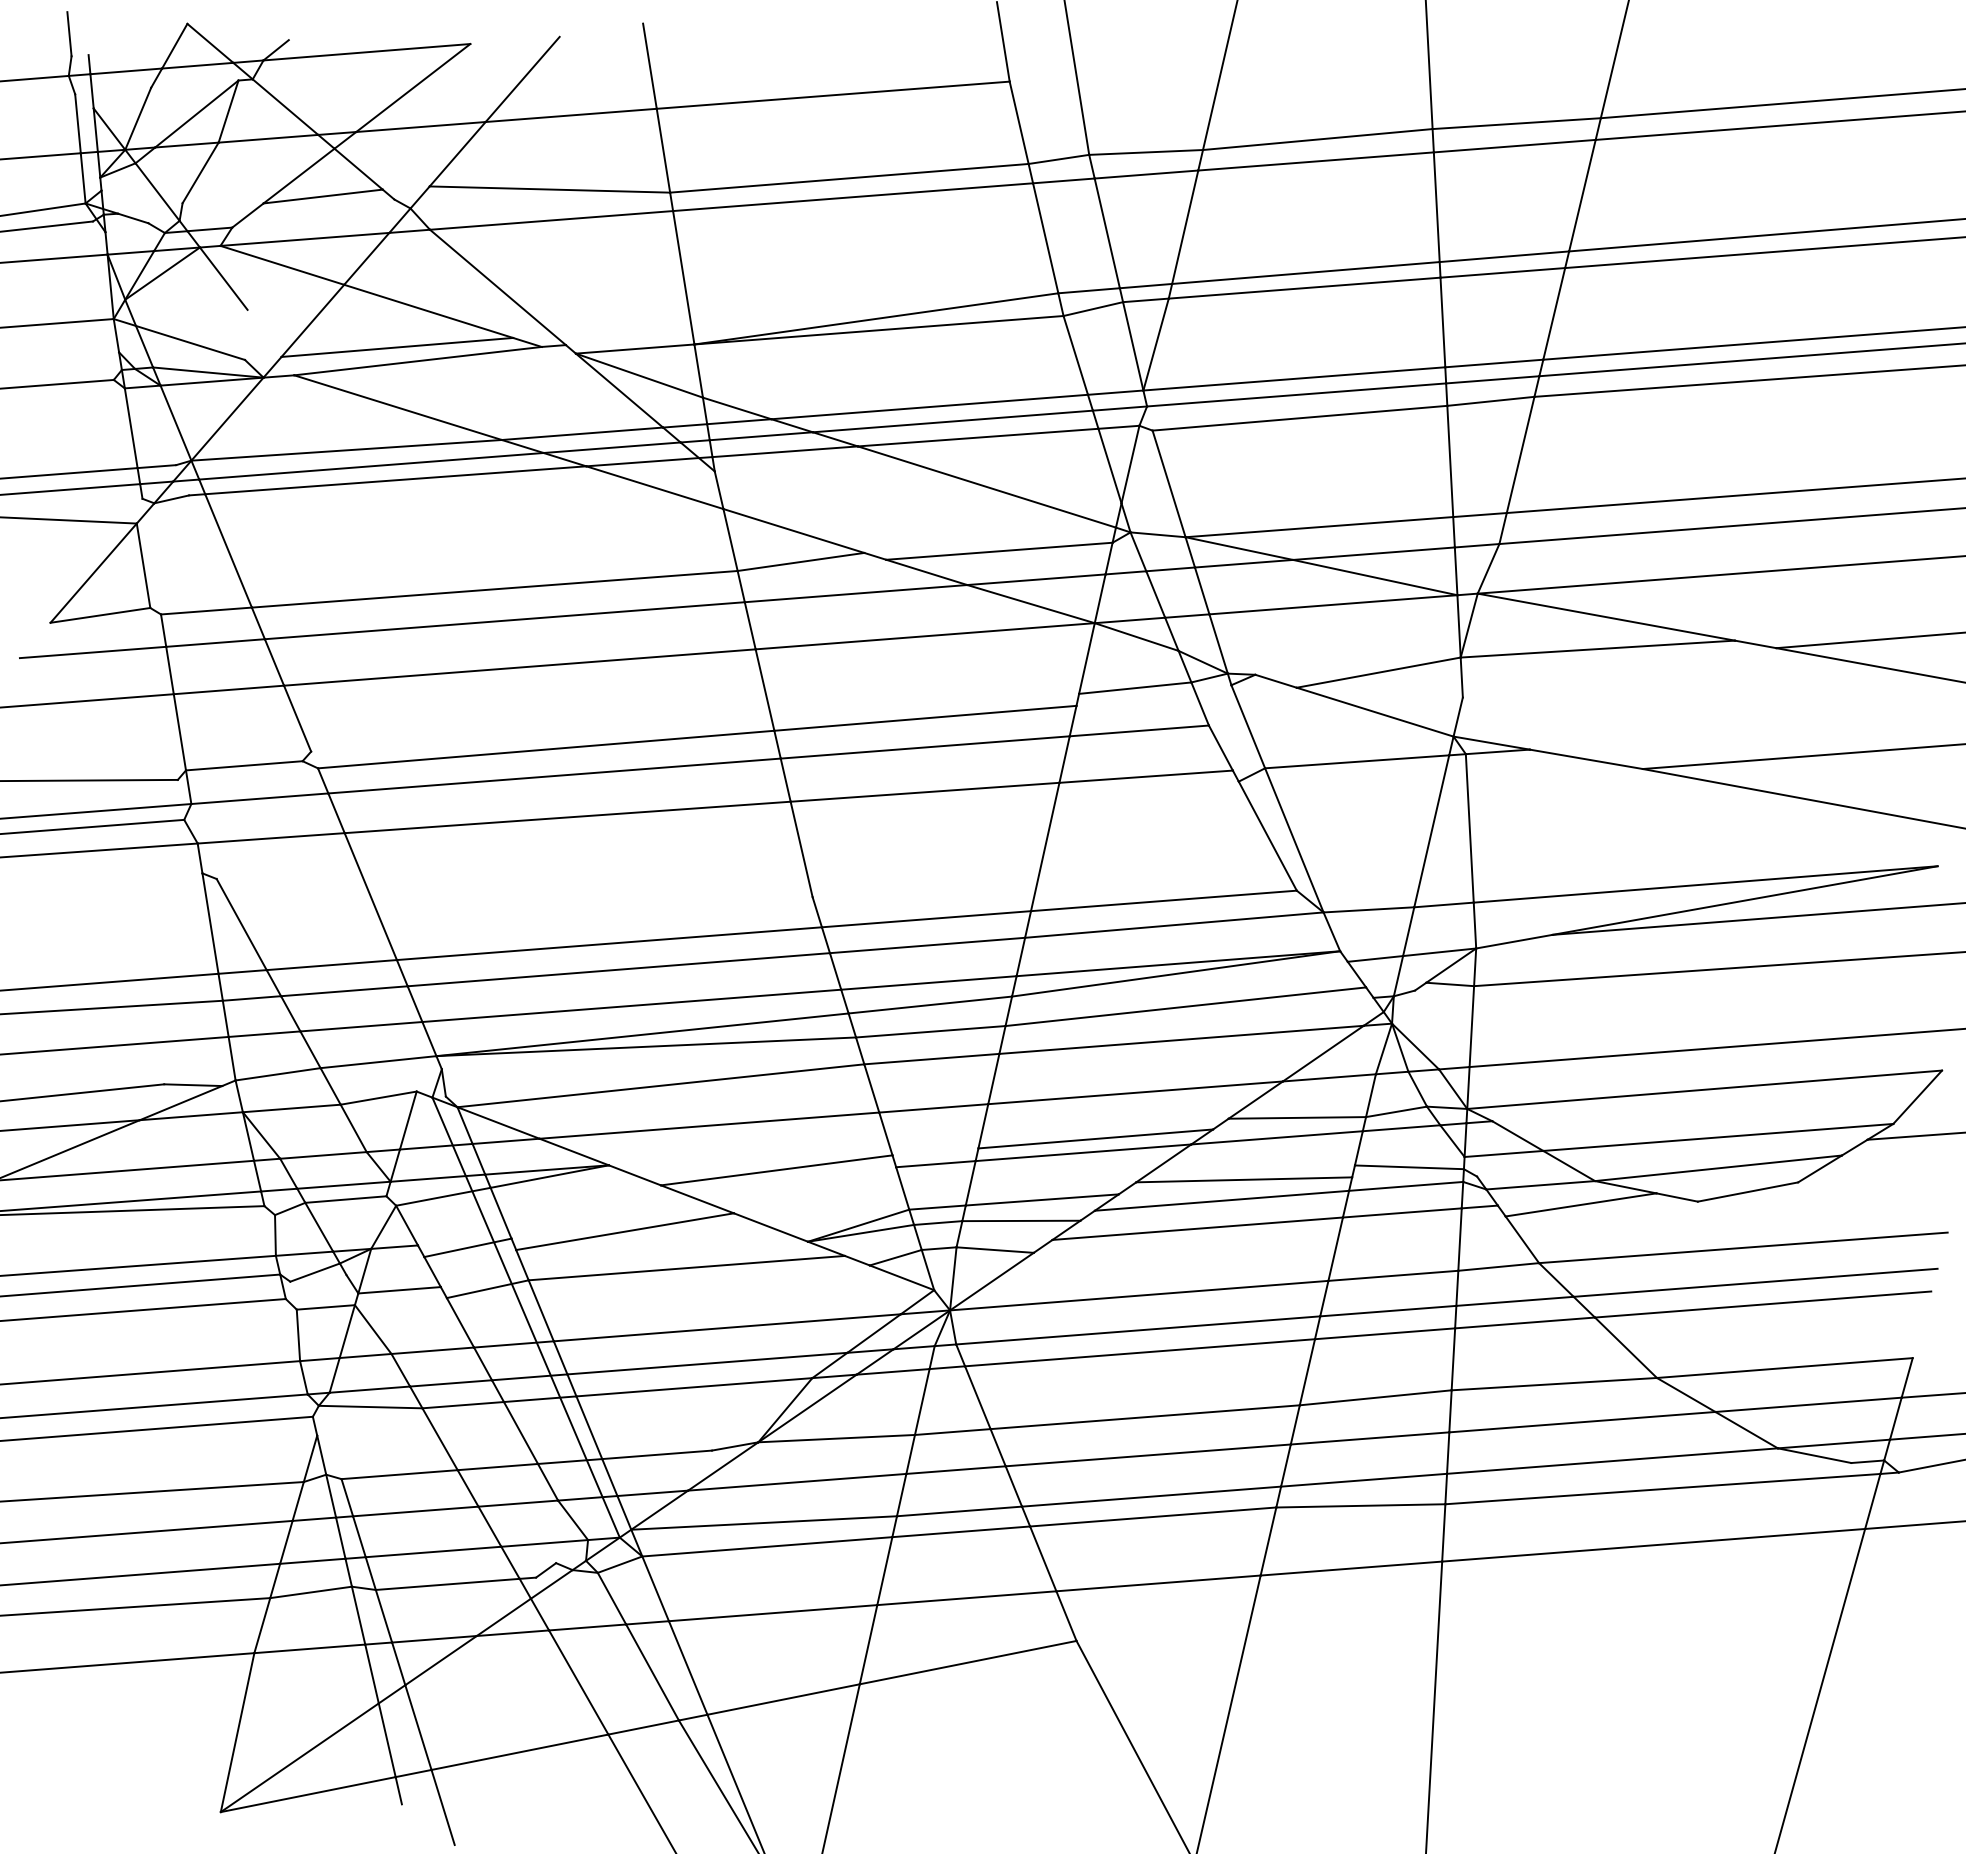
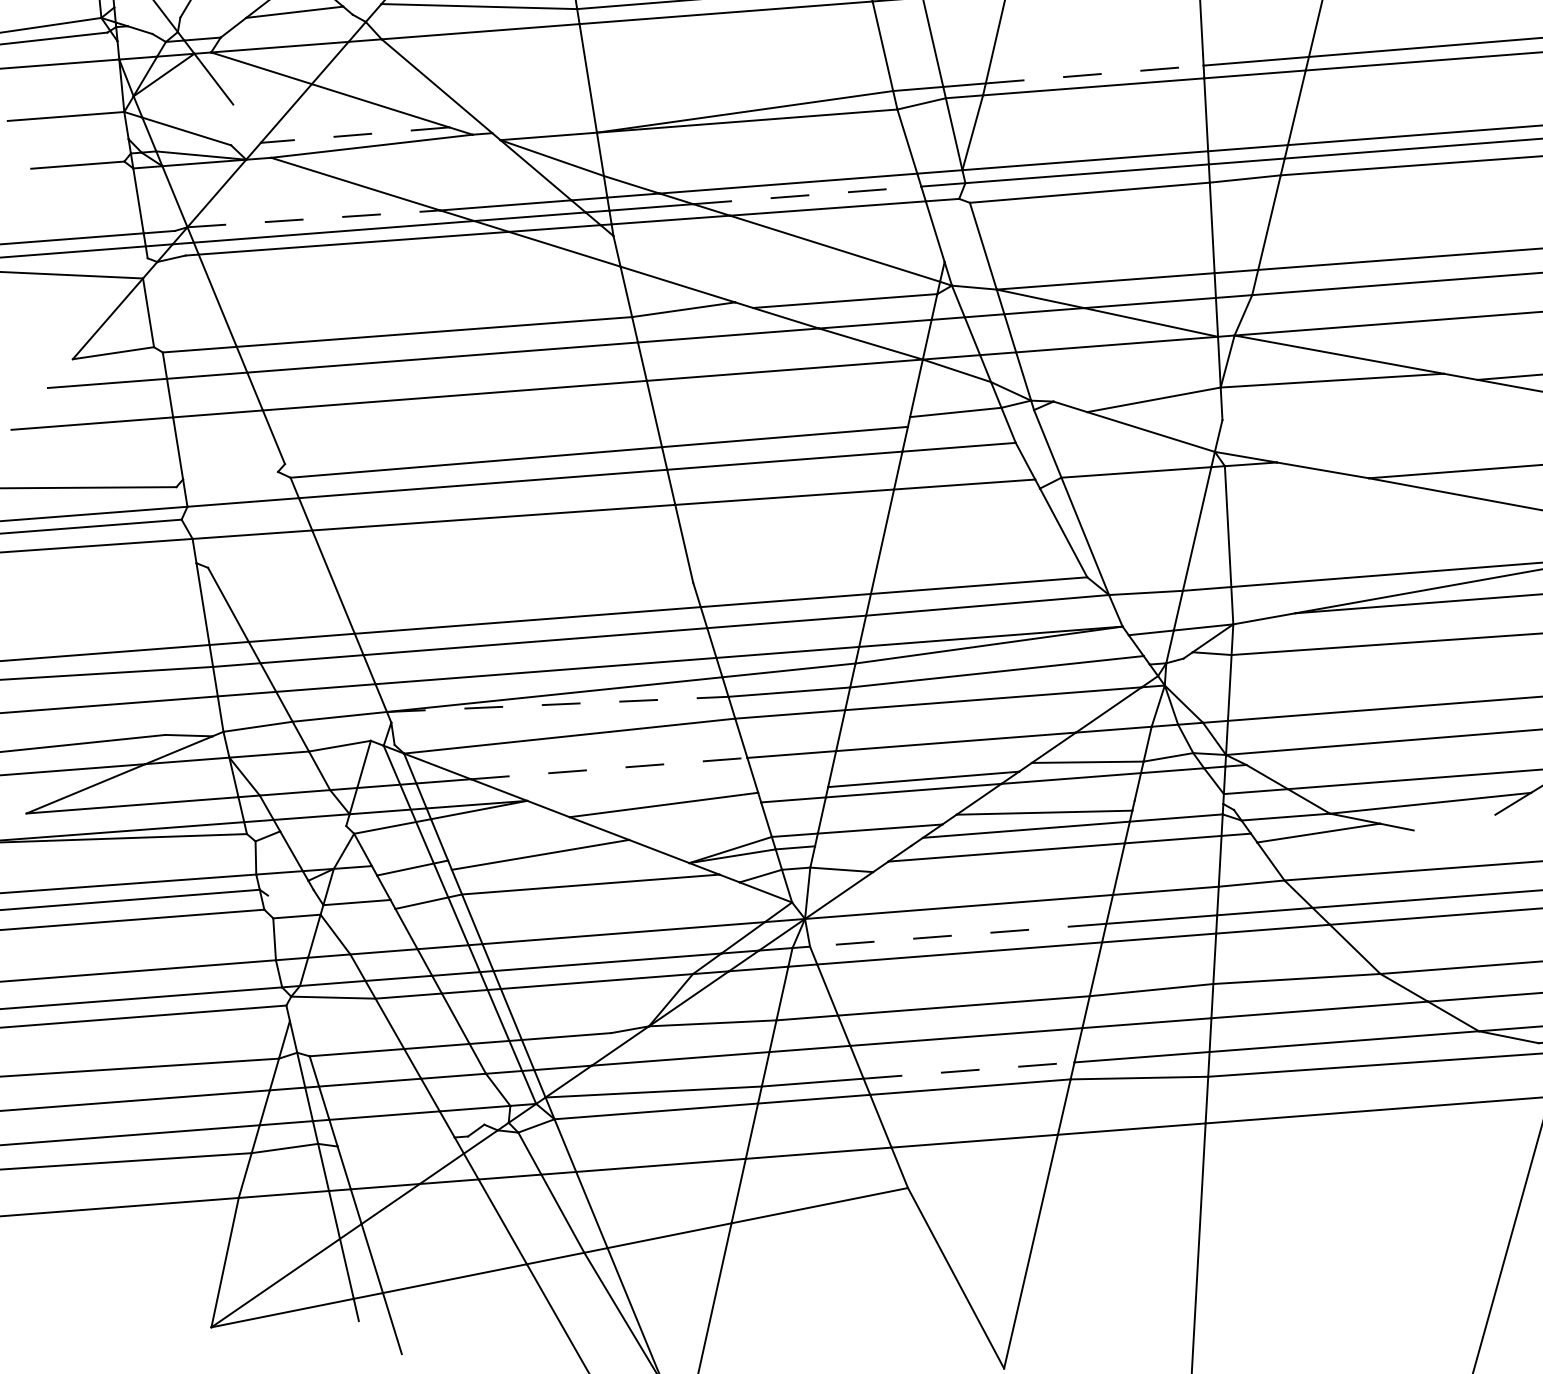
line: (1306, 272) -> (1095, 74), solid -> dashed
line: (396, 347) -> (354, 135), solid -> dashed
line: (953, 421) -> (807, 195), solid -> dashed
line: (346, 450) -> (313, 219), solid -> dashed
line: (1130, 464) -> (951, 230), removed
line: (243, 765) -> (229, 475), removed
line: (646, 1046) -> (557, 704), solid -> dashed
line: (709, 1125) -> (609, 768), solid -> dashed
line: (1408, 1167) -> (1178, 802), removed
line: (1747, 1191) -> (1454, 822), removed
line: (345, 1199) -> (312, 828), removed
line: (1021, 1220) -> (863, 845), removed
line: (314, 1272) -> (287, 888), removed
line: (1138, 1330) -> (958, 935), solid -> dashed
line: (1151, 1496) -> (969, 1070), solid -> dashed
line: (447, 1583) -> (395, 1141), removed

